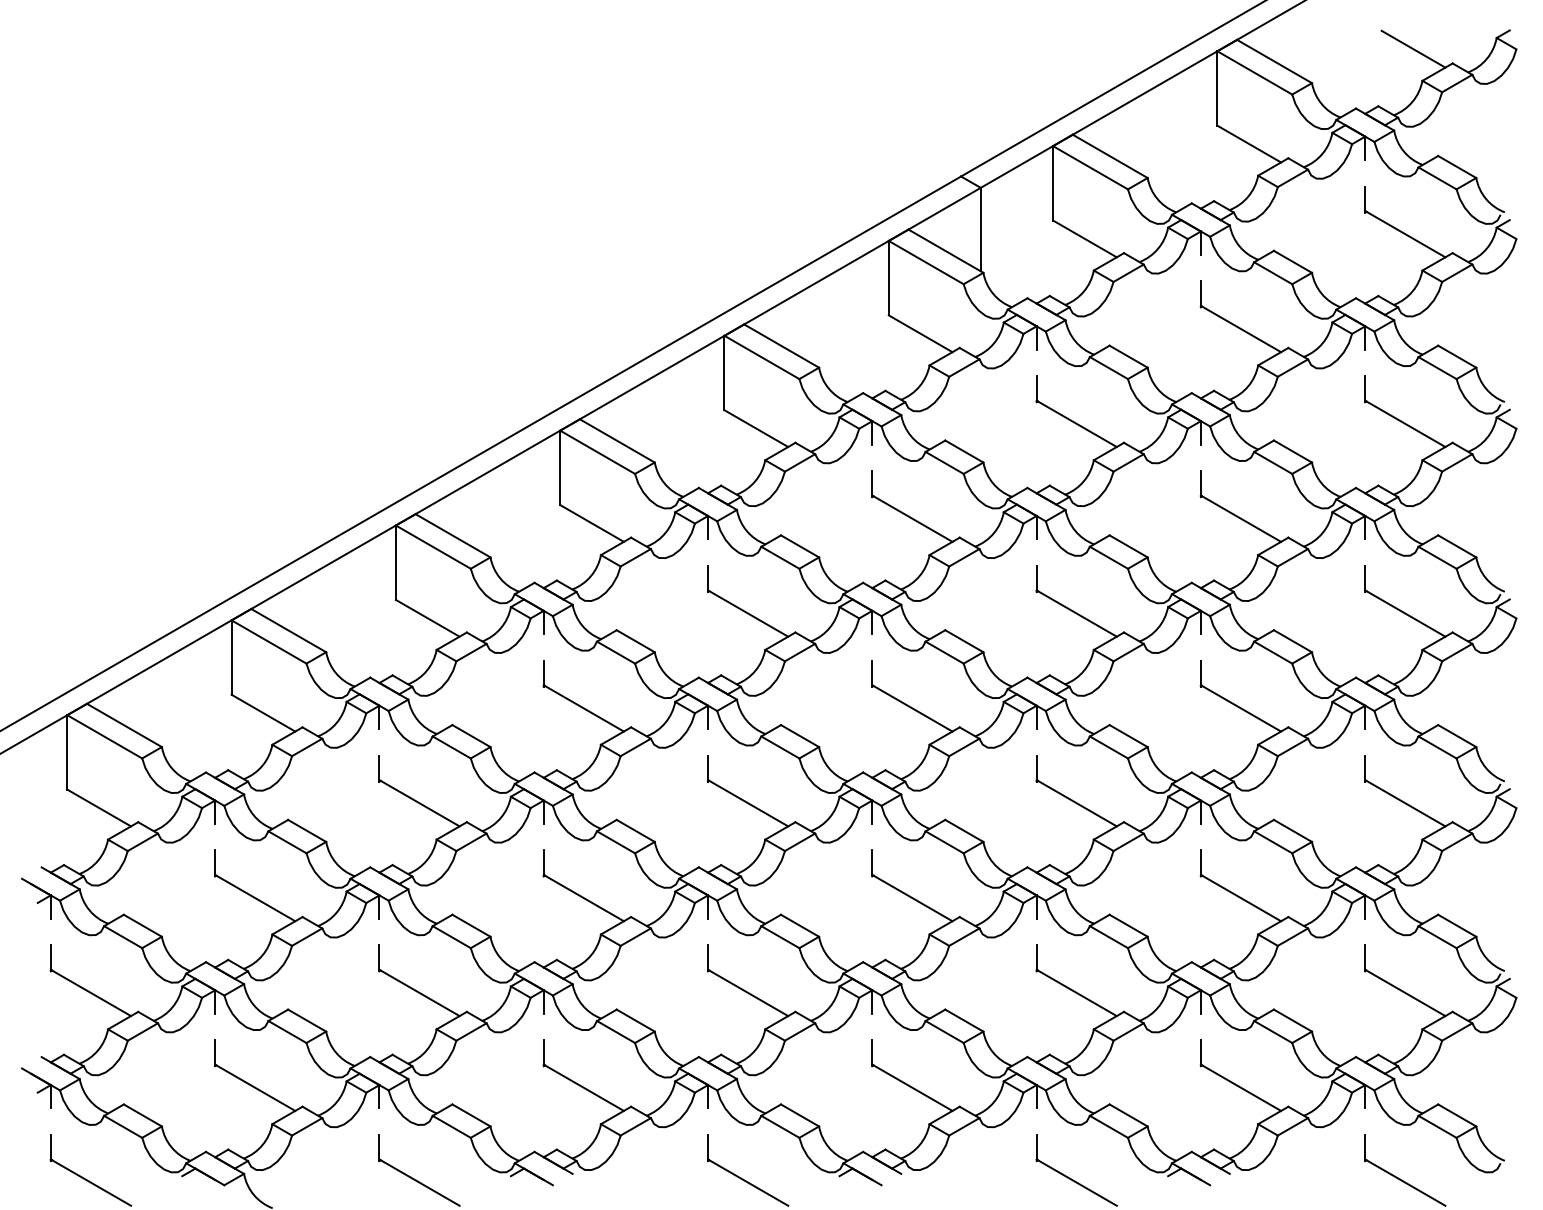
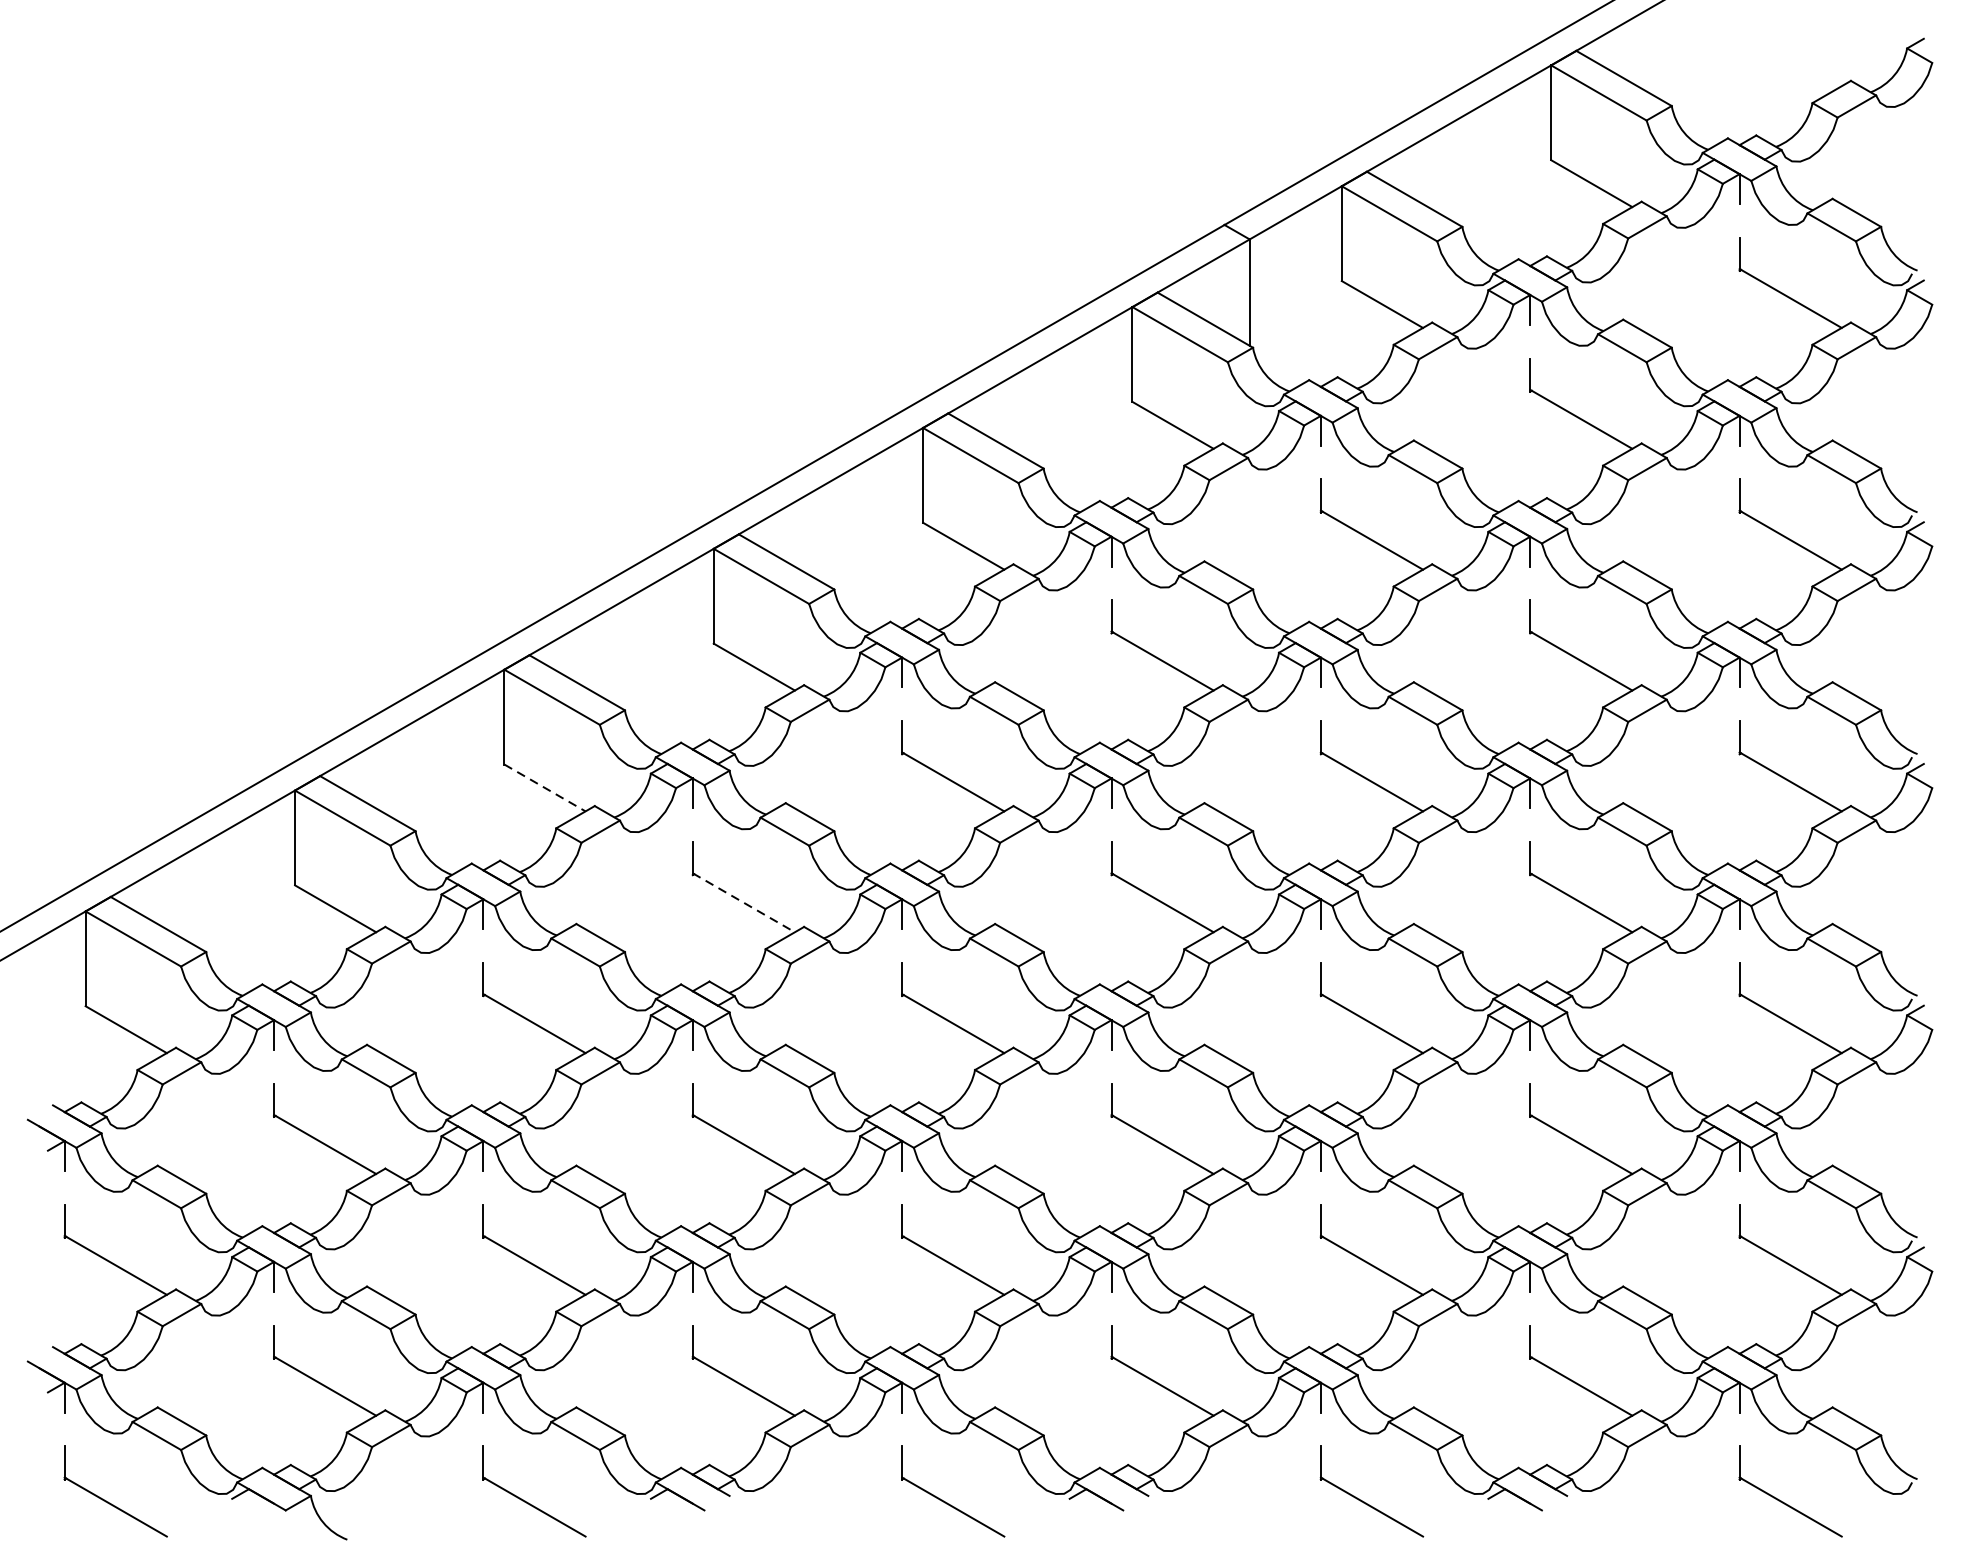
line: (1413, 48) -> (1801, 61), removed
line: (427, 618) -> (544, 788), solid -> dashed
line: (584, 708) -> (744, 902), solid -> dashed

